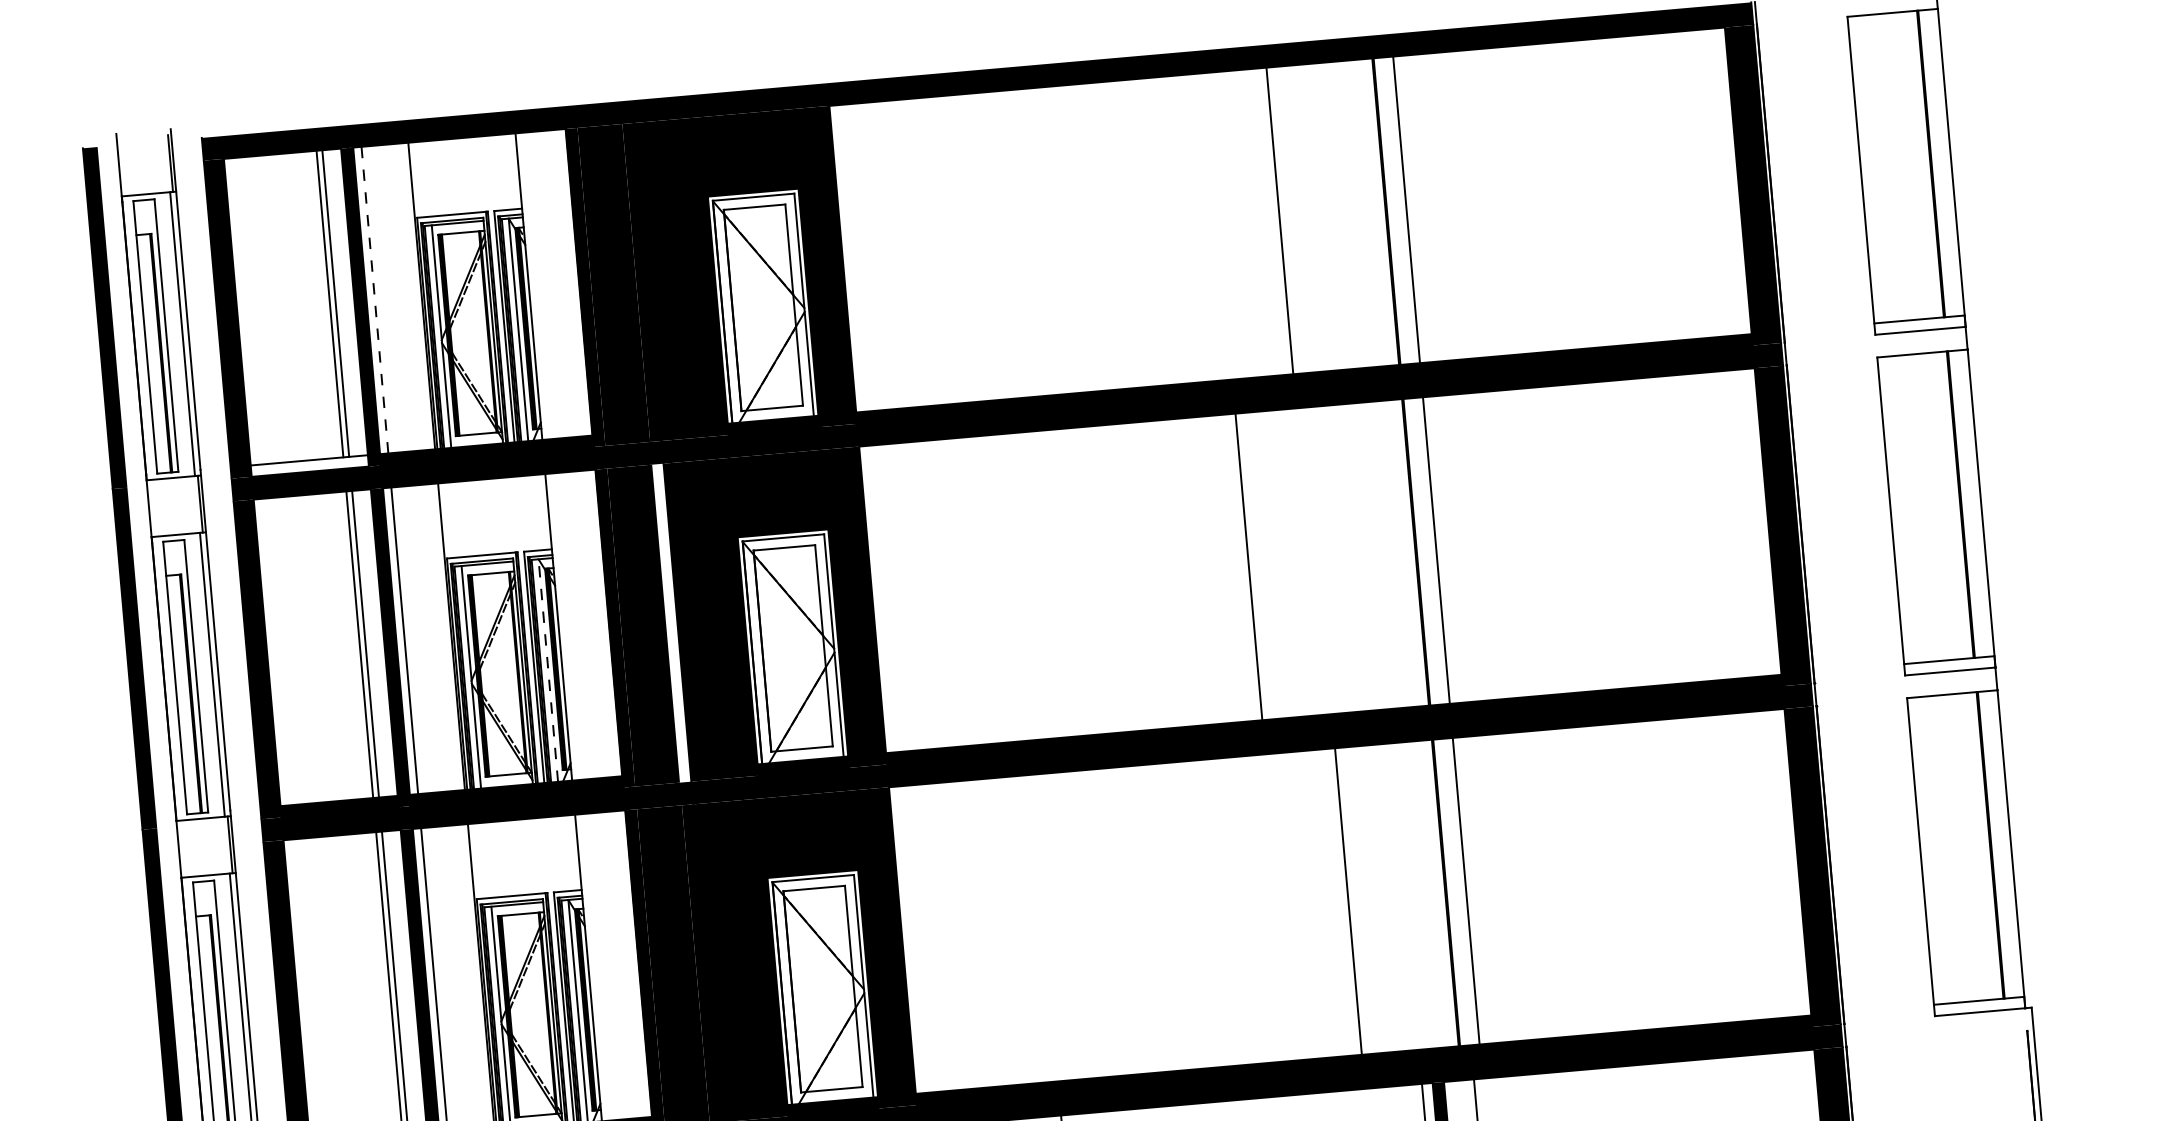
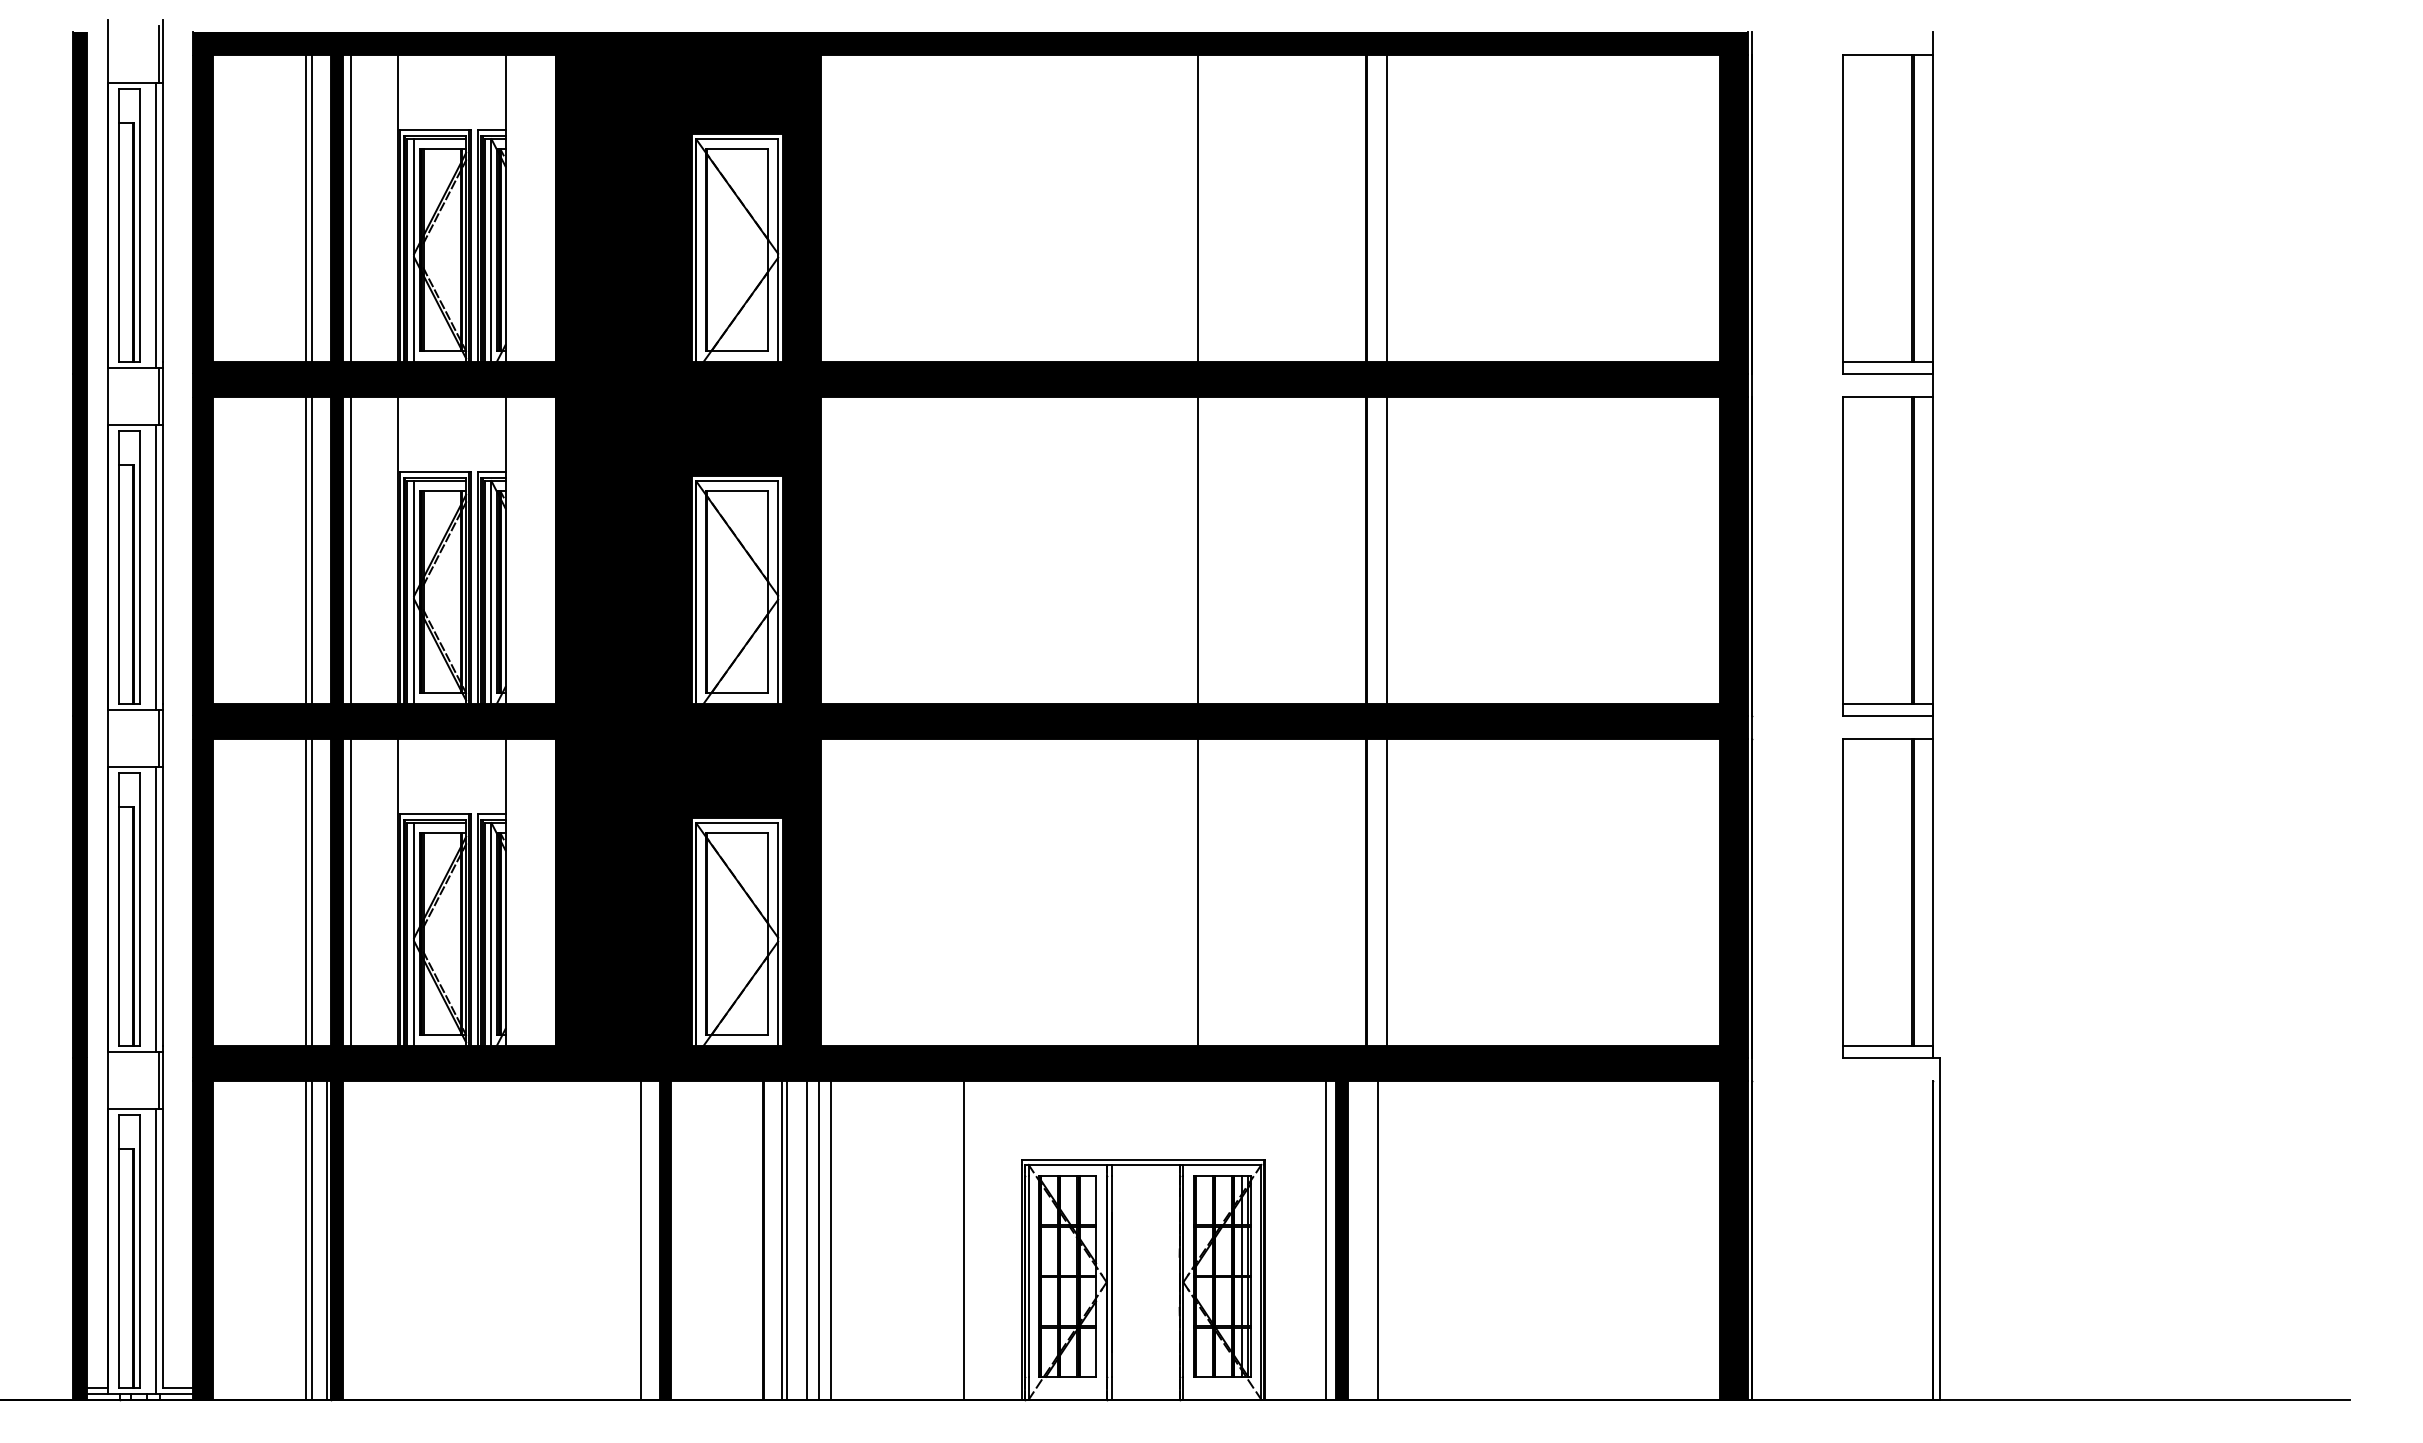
line: (1279, 220) -> (1198, 208), moved
line: (375, 300) -> (351, 208), dashed -> solid
fill: (309, 465) -> (271, 367), added
fill: (671, 622) -> (618, 555), added
line: (548, 670) -> (491, 592), dashed -> solid
line: (1348, 901) -> (1198, 892), moved

